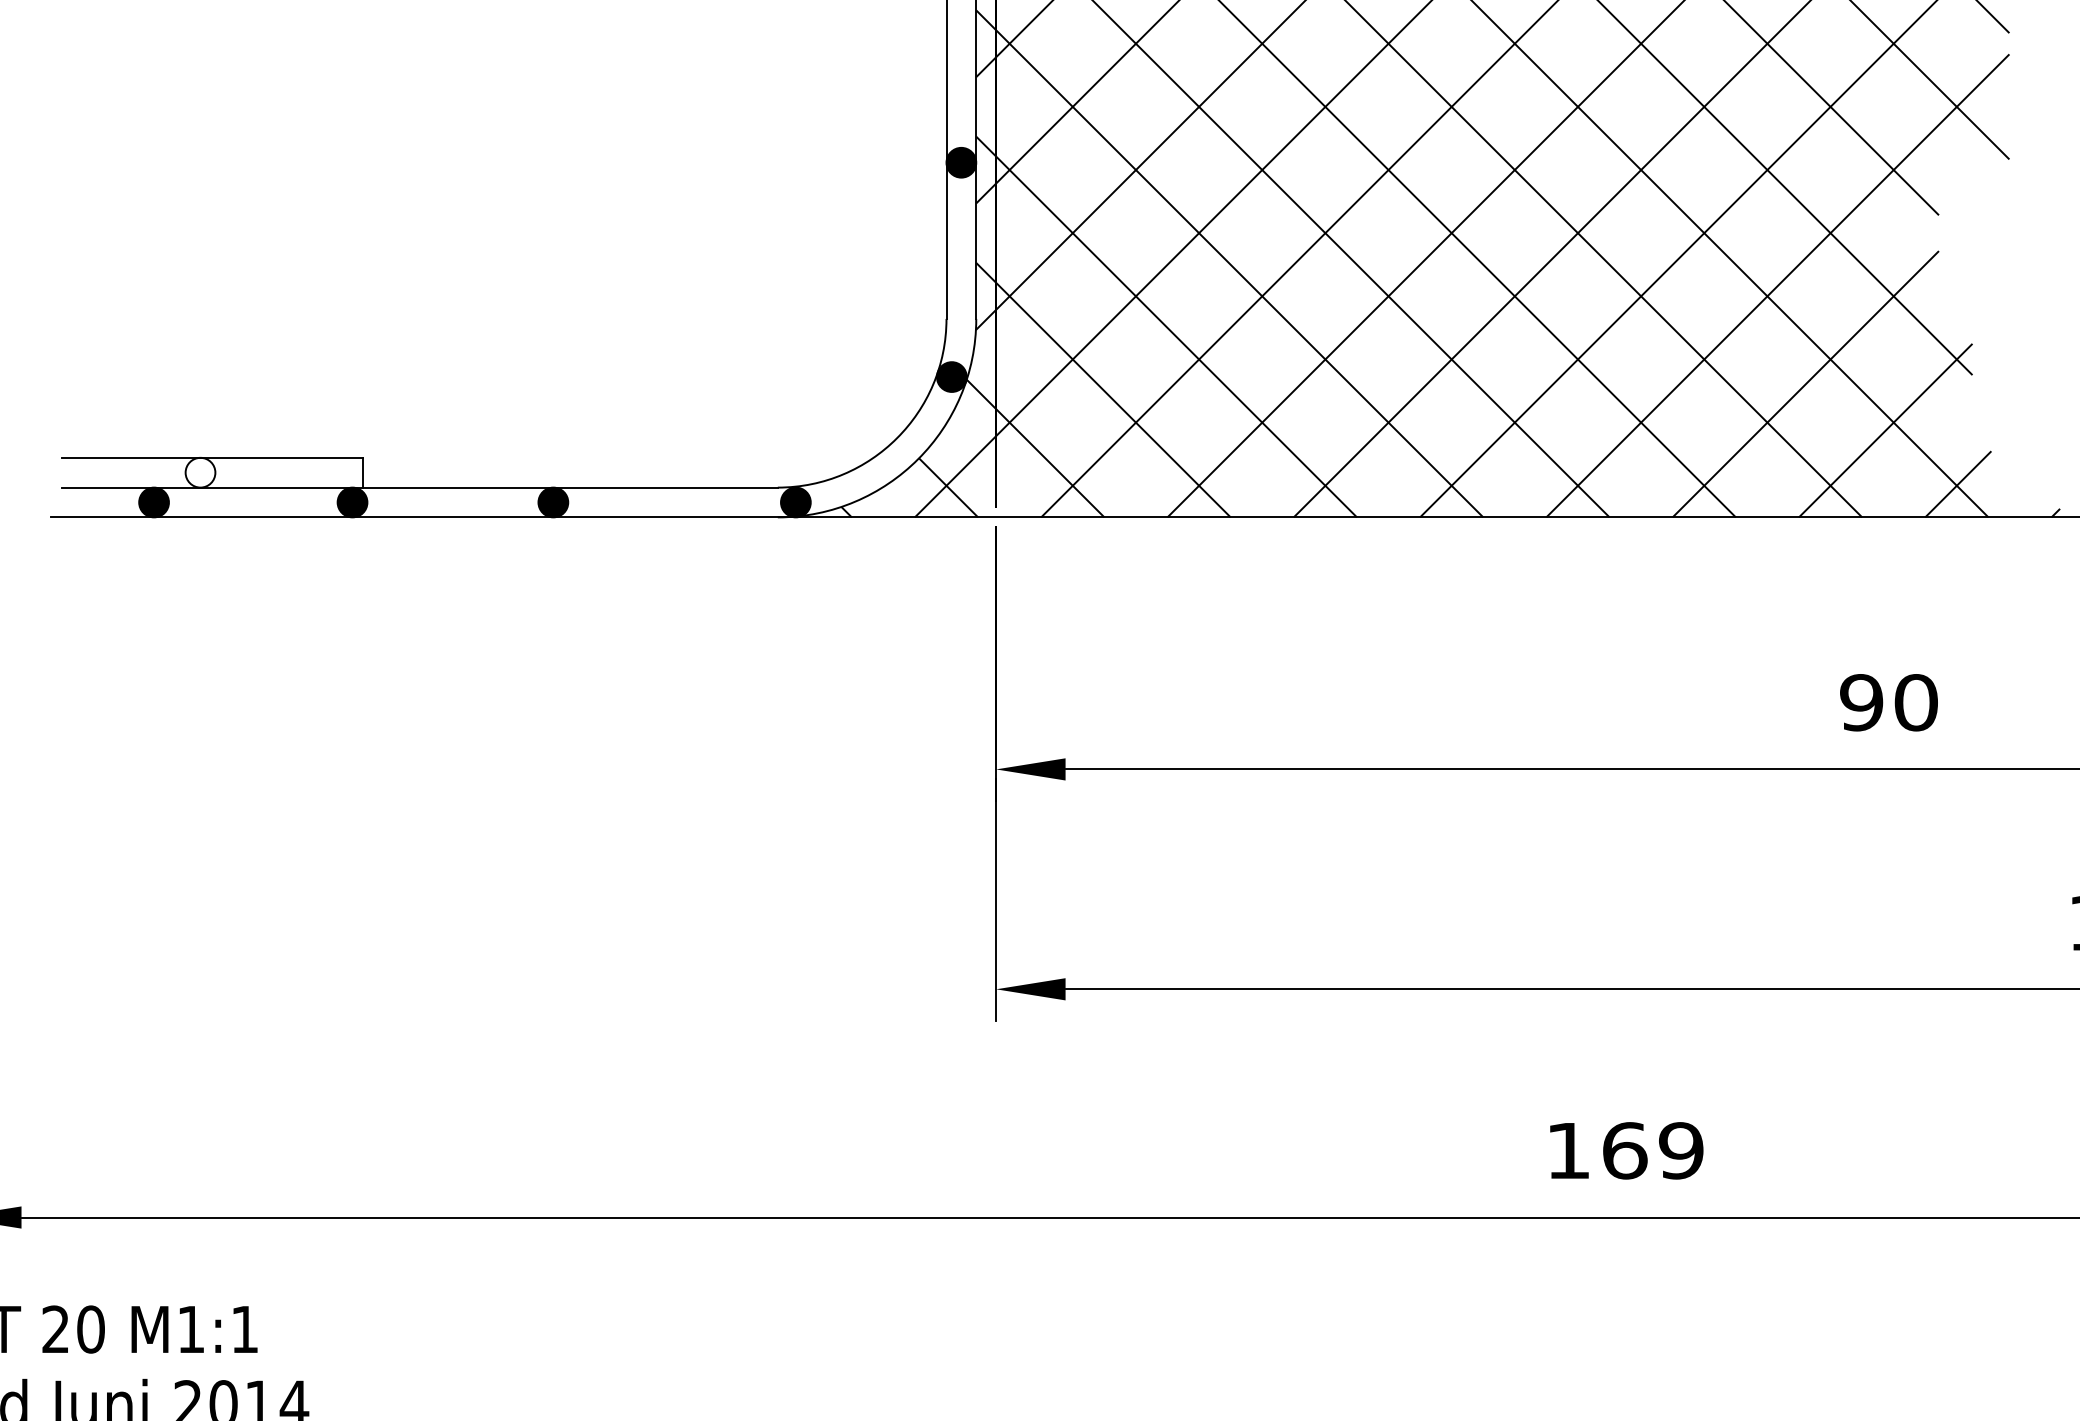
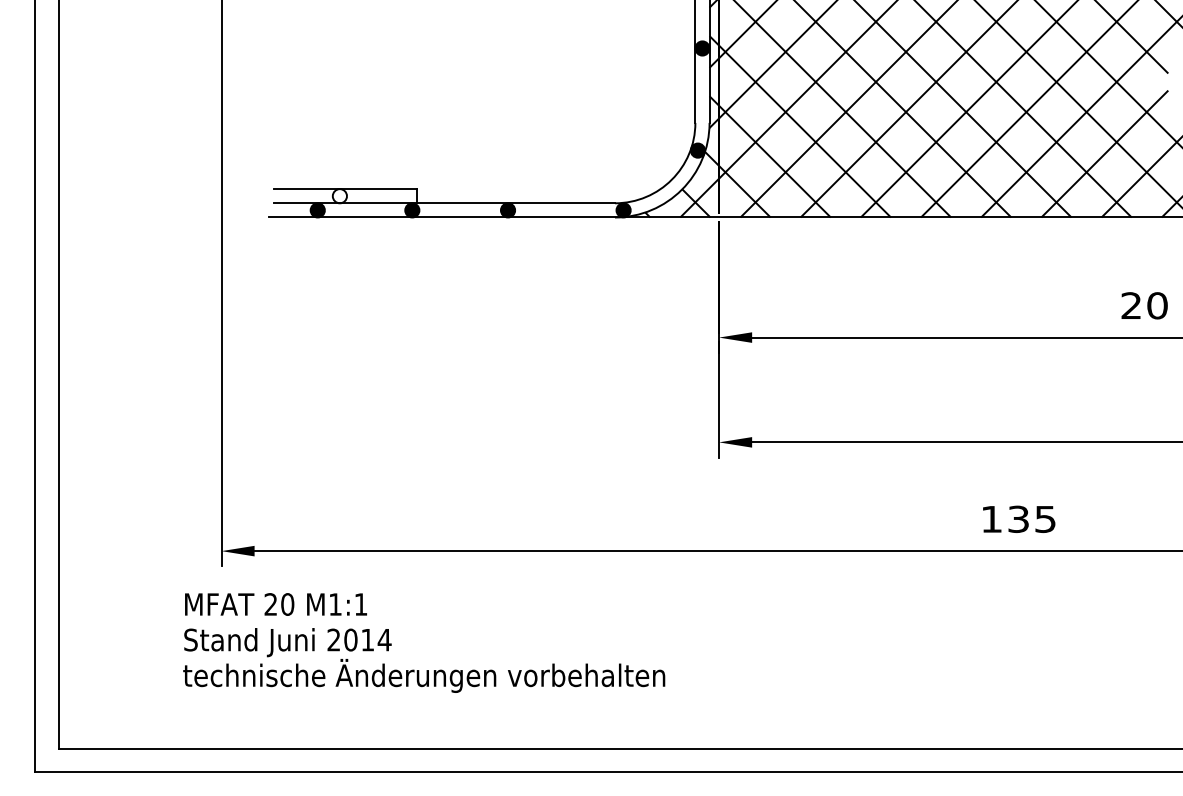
text: (1861, 702) -> (1131, 305), 90 -> 20
text: (1653, 1149) -> (1032, 518), 169 -> 135

